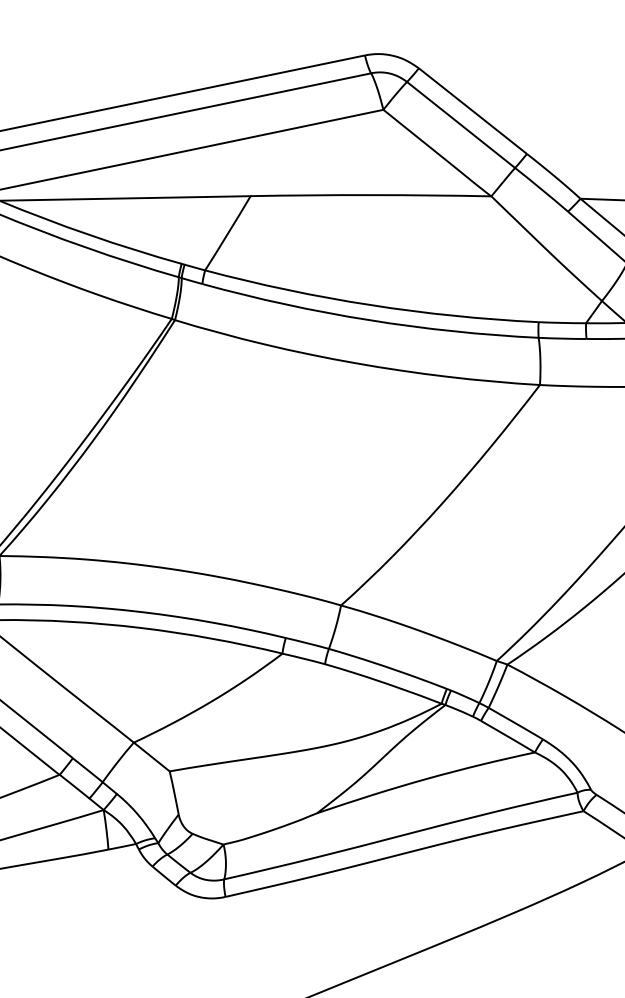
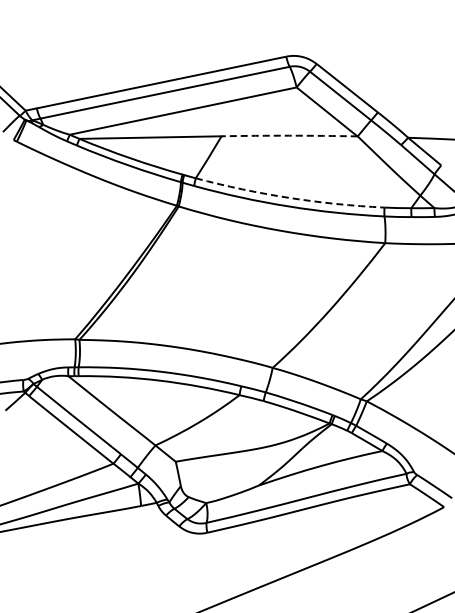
arc: (370, 194) -> (289, 135), solid -> dashed
arc: (370, 304) -> (289, 197), solid -> dashed

